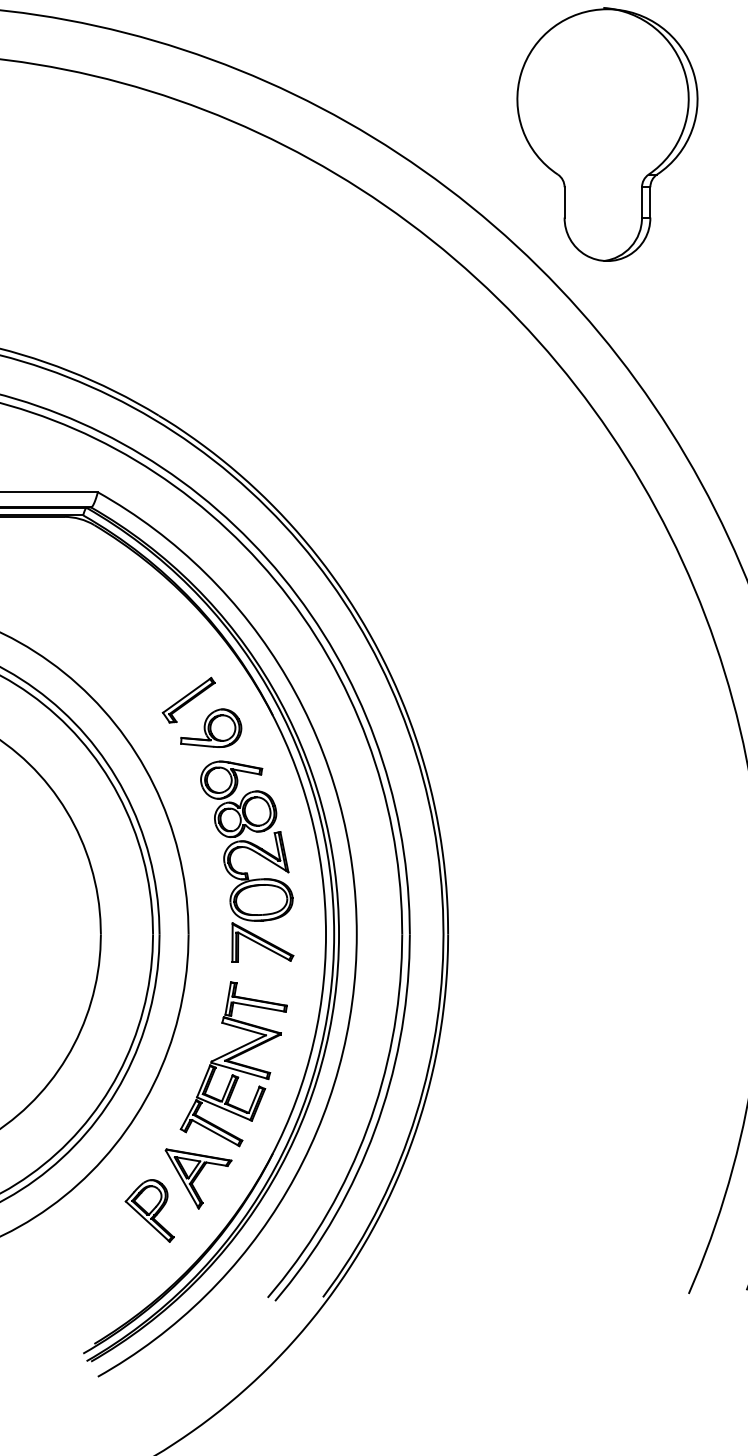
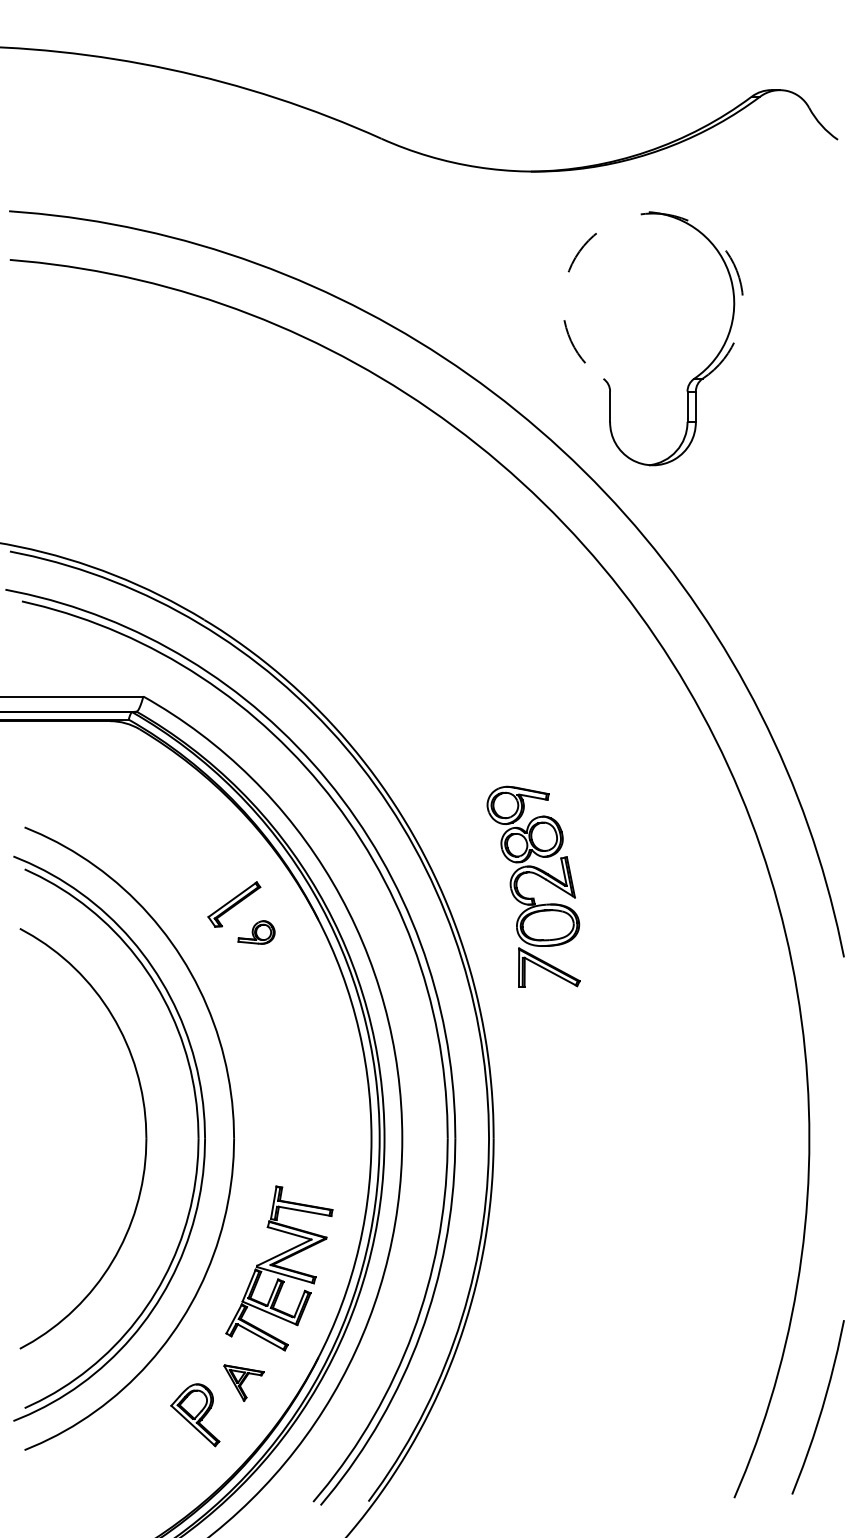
arc: (606, 9) -> (652, 213), solid -> dashed
part: (210, 728) -> (256, 932), size x0.6
part: (246, 872) -> (533, 897), moved
part: (197, 1178) -> (243, 1382), size x0.6

